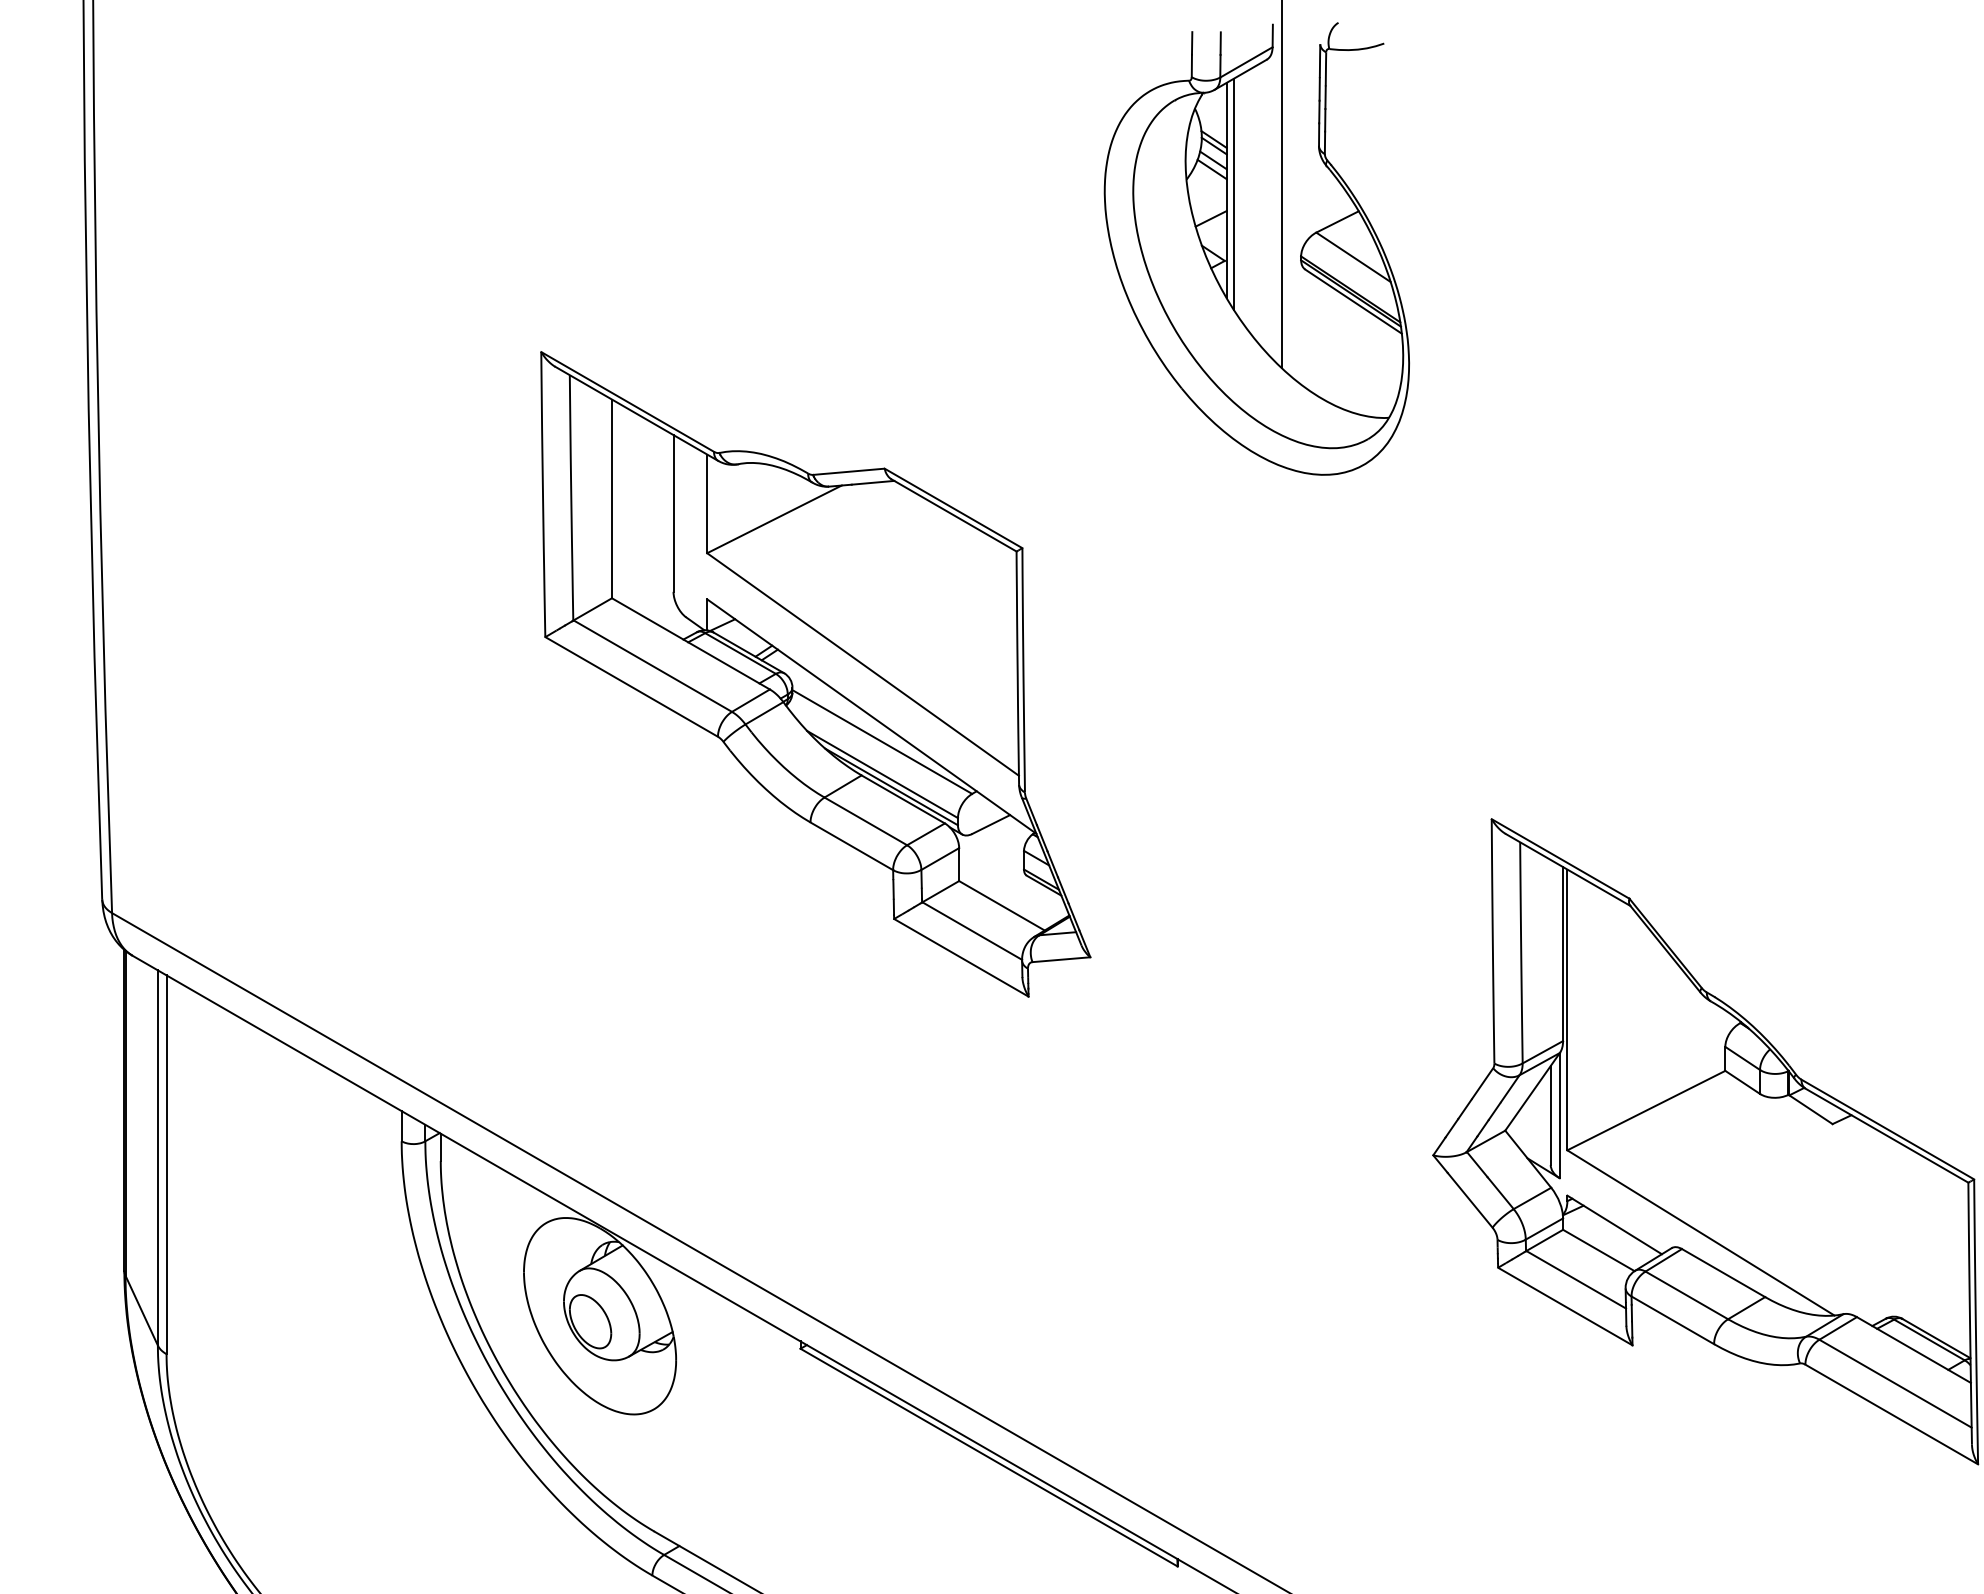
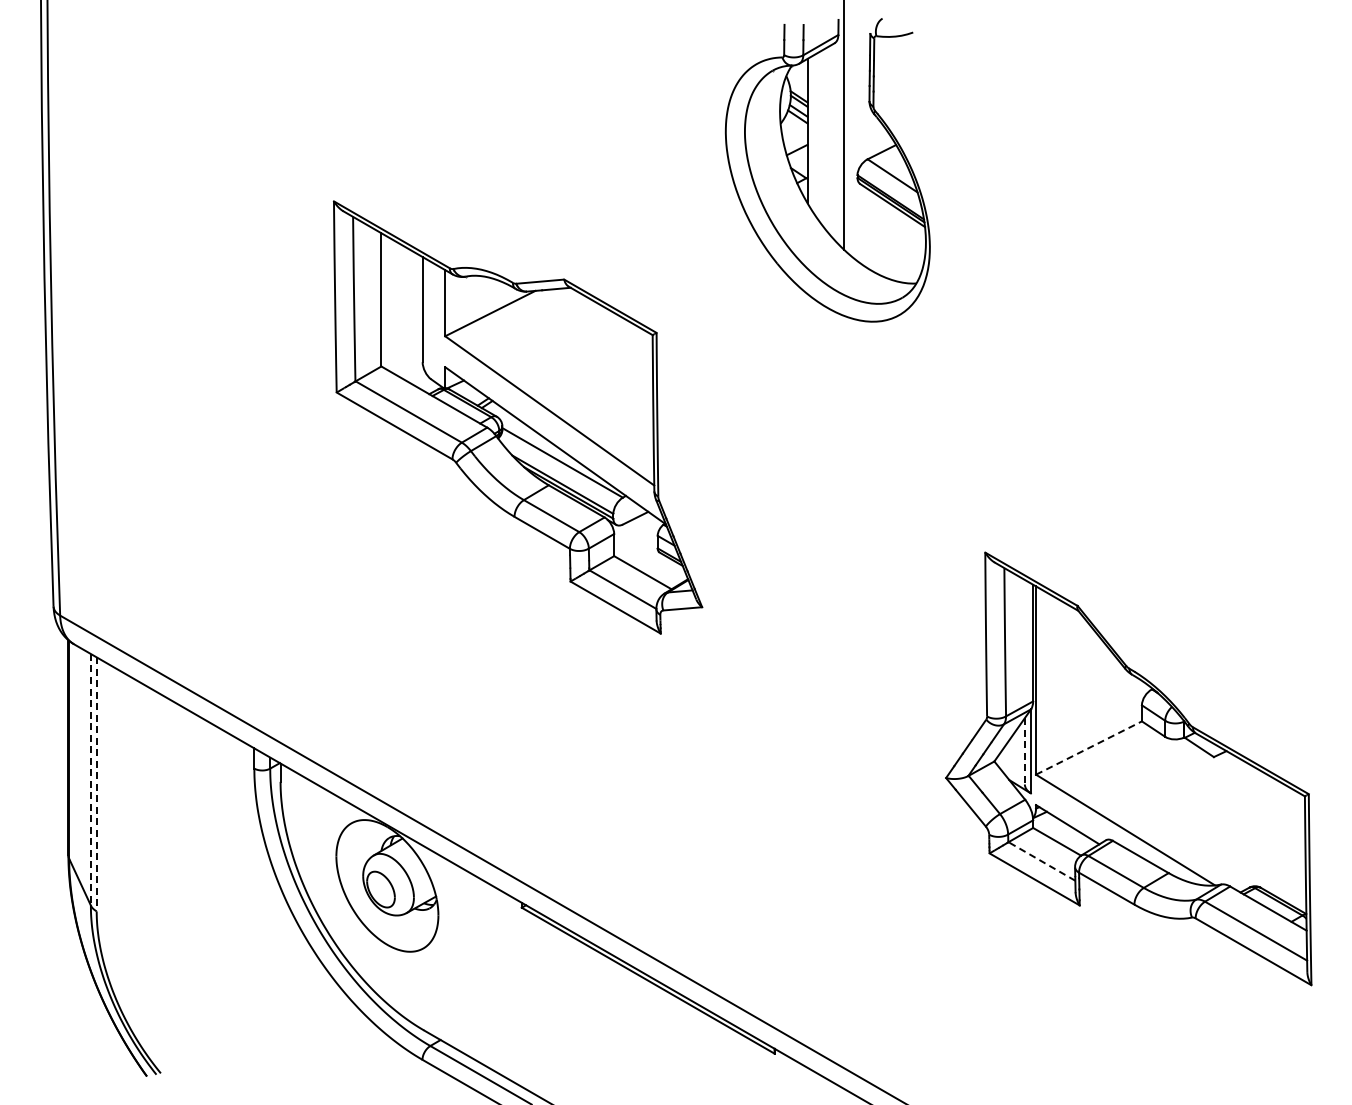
line: (1234, 194) -> (812, 133), removed
part: (816, 674) -> (518, 417), moved
line: (1647, 1109) -> (1089, 747), solid -> dashed
line: (1550, 1115) -> (1024, 751), solid -> dashed
line: (157, 1157) -> (90, 779), solid -> dashed
line: (166, 1164) -> (96, 784), solid -> dashed
line: (1575, 1279) -> (1041, 861), solid -> dashed

